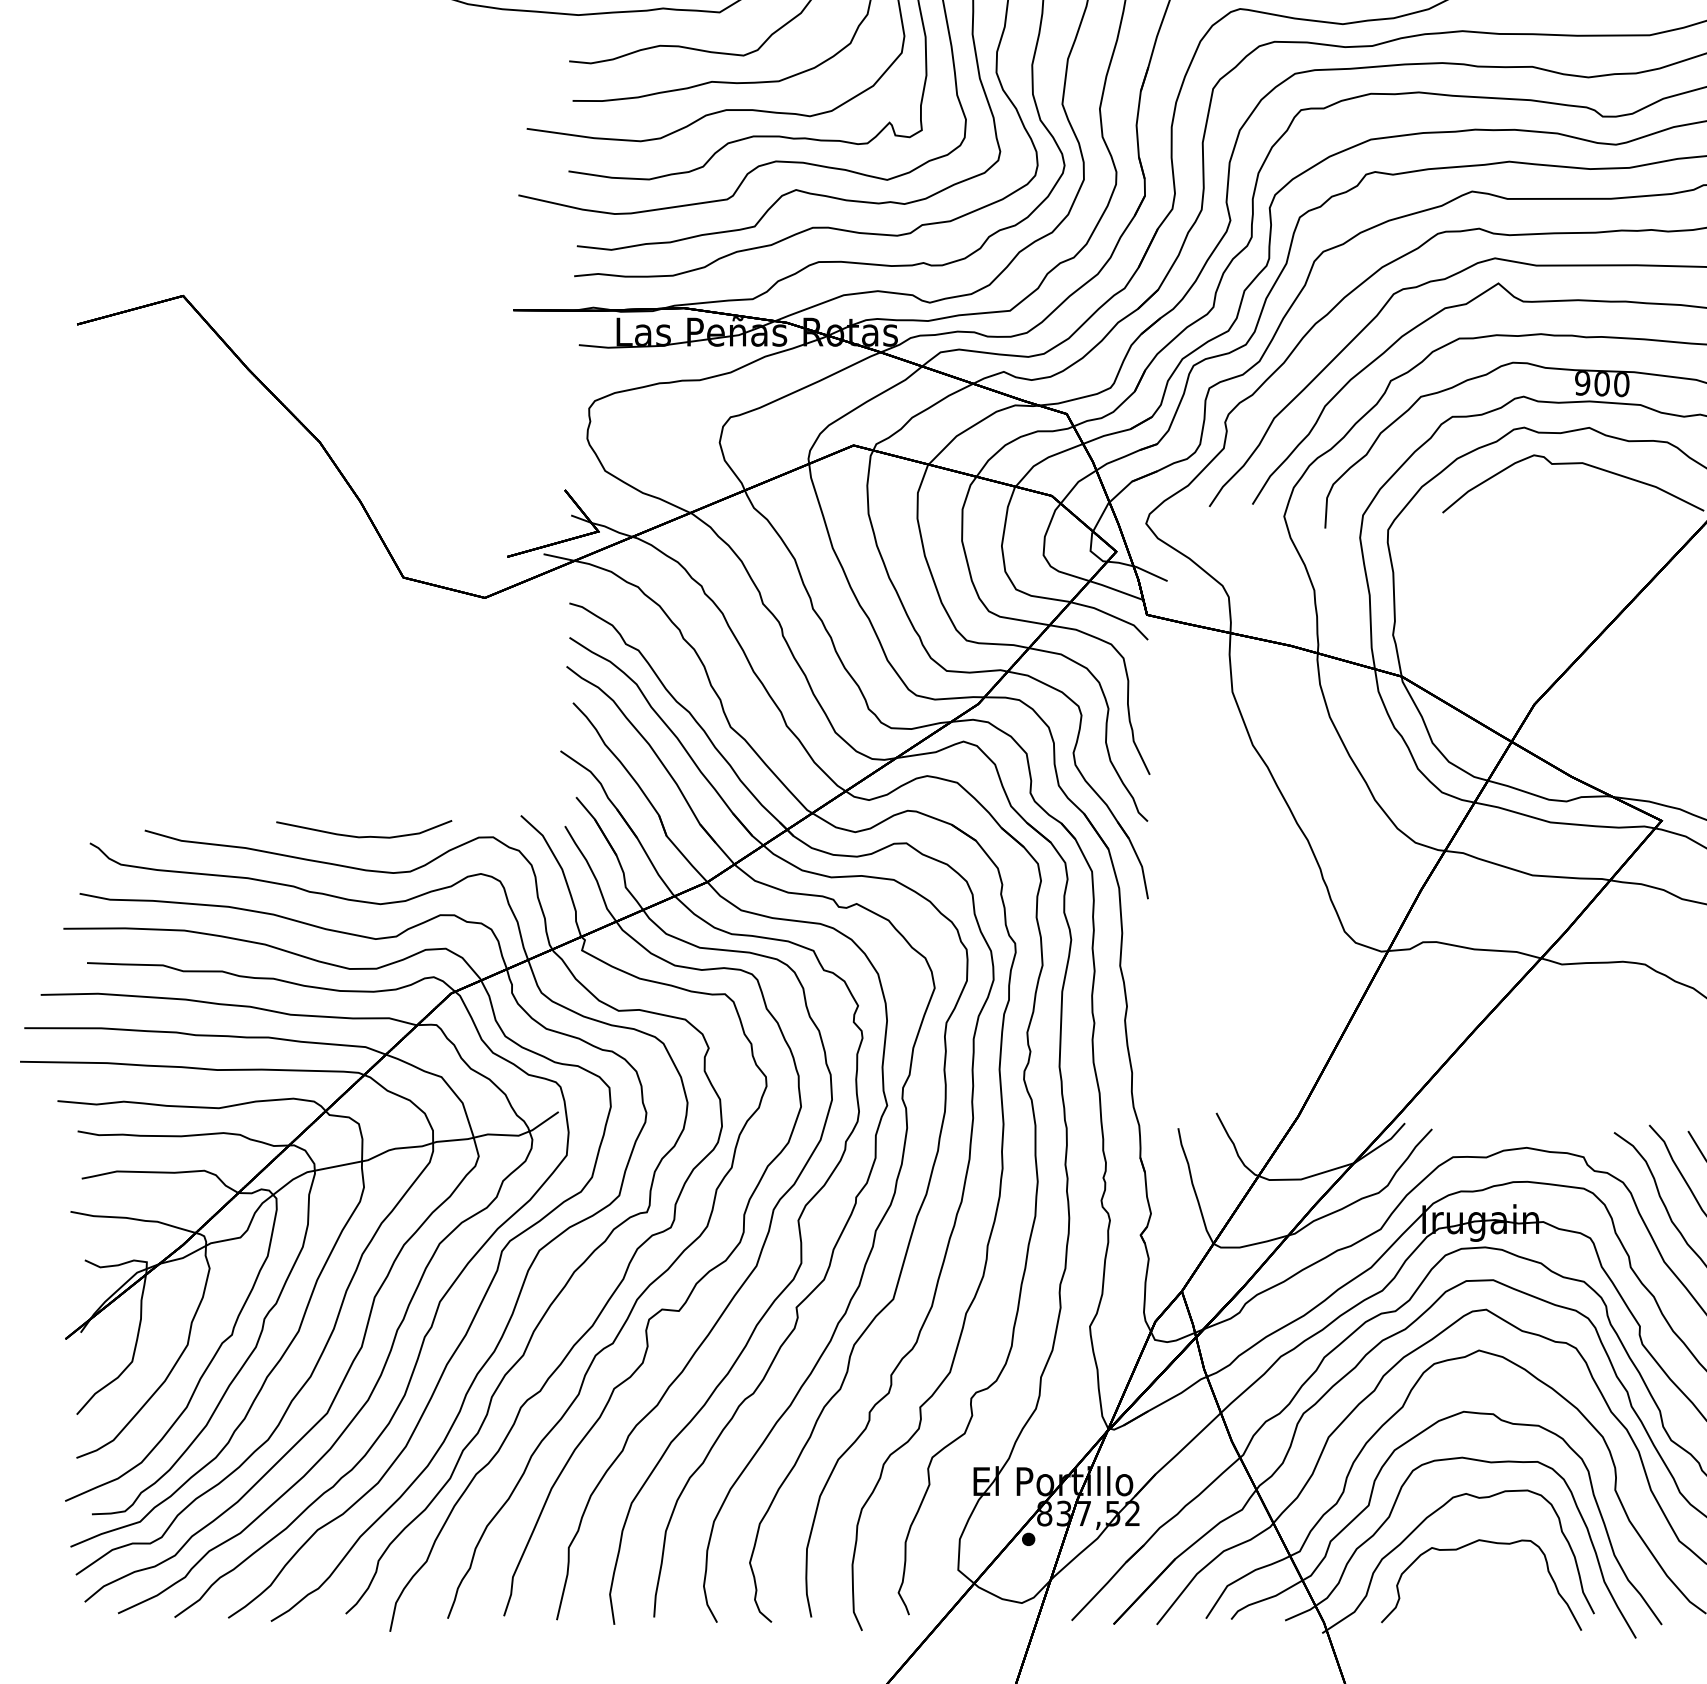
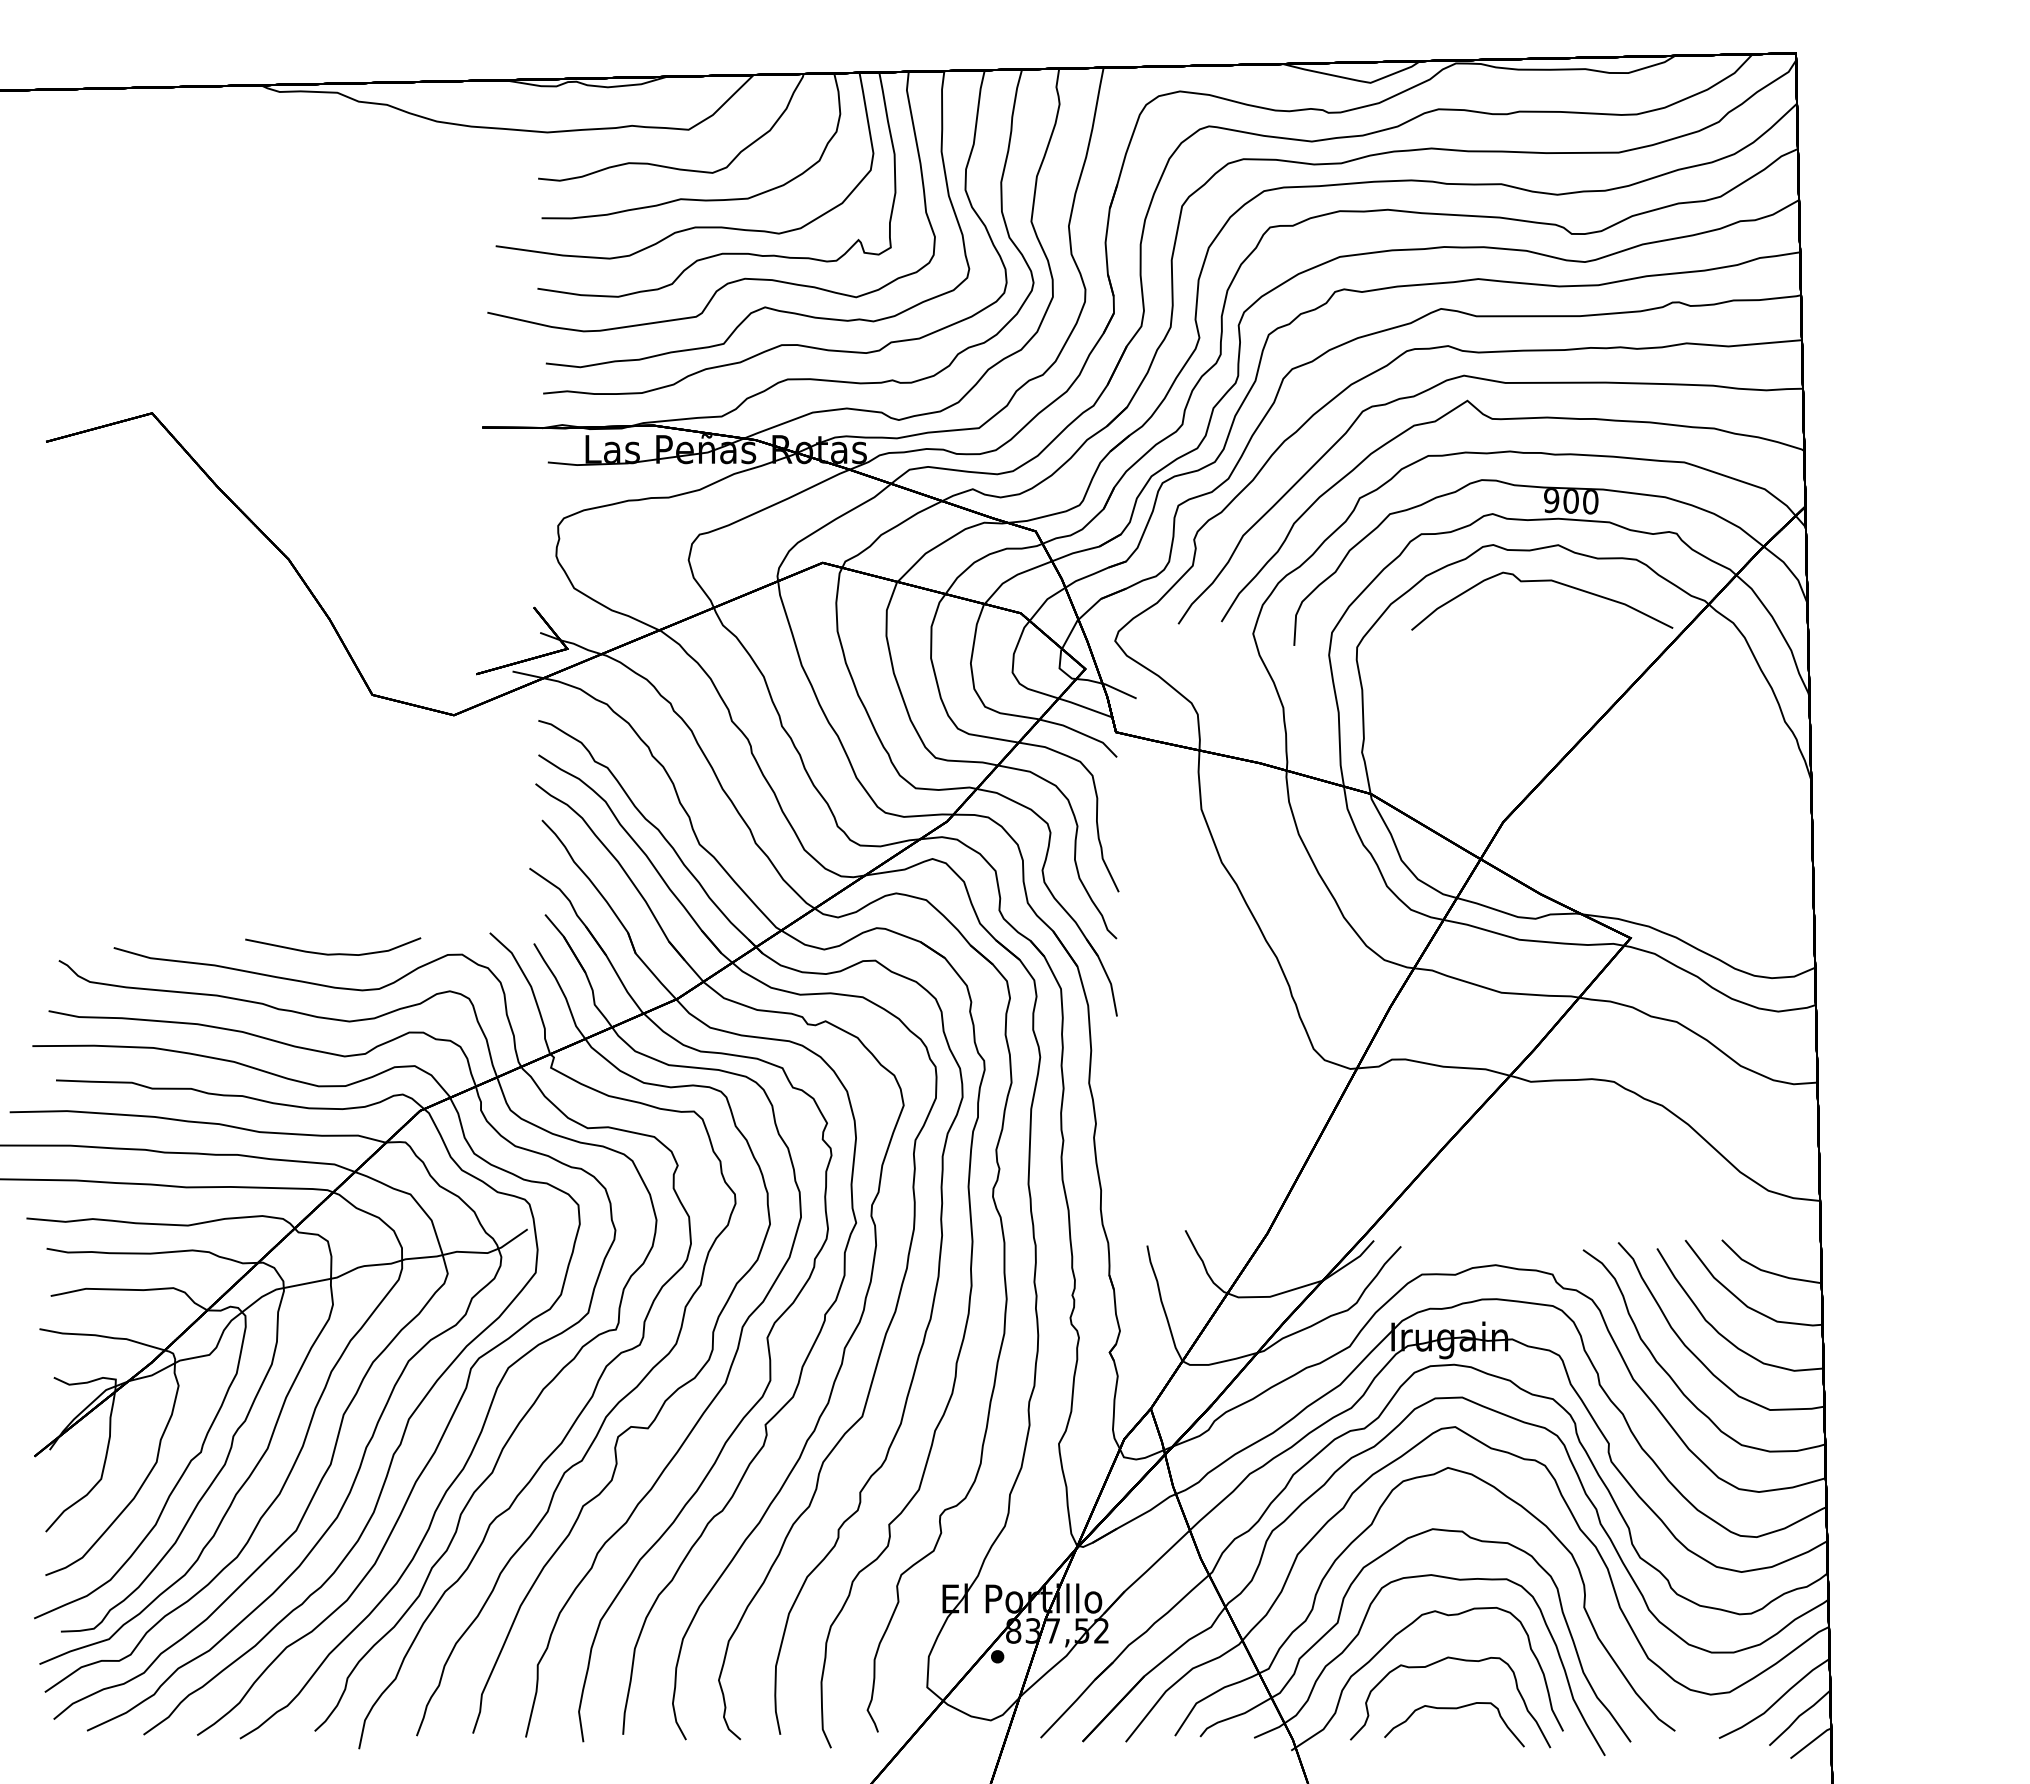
curve: (1485, 1592) -> (1454, 1709), added

